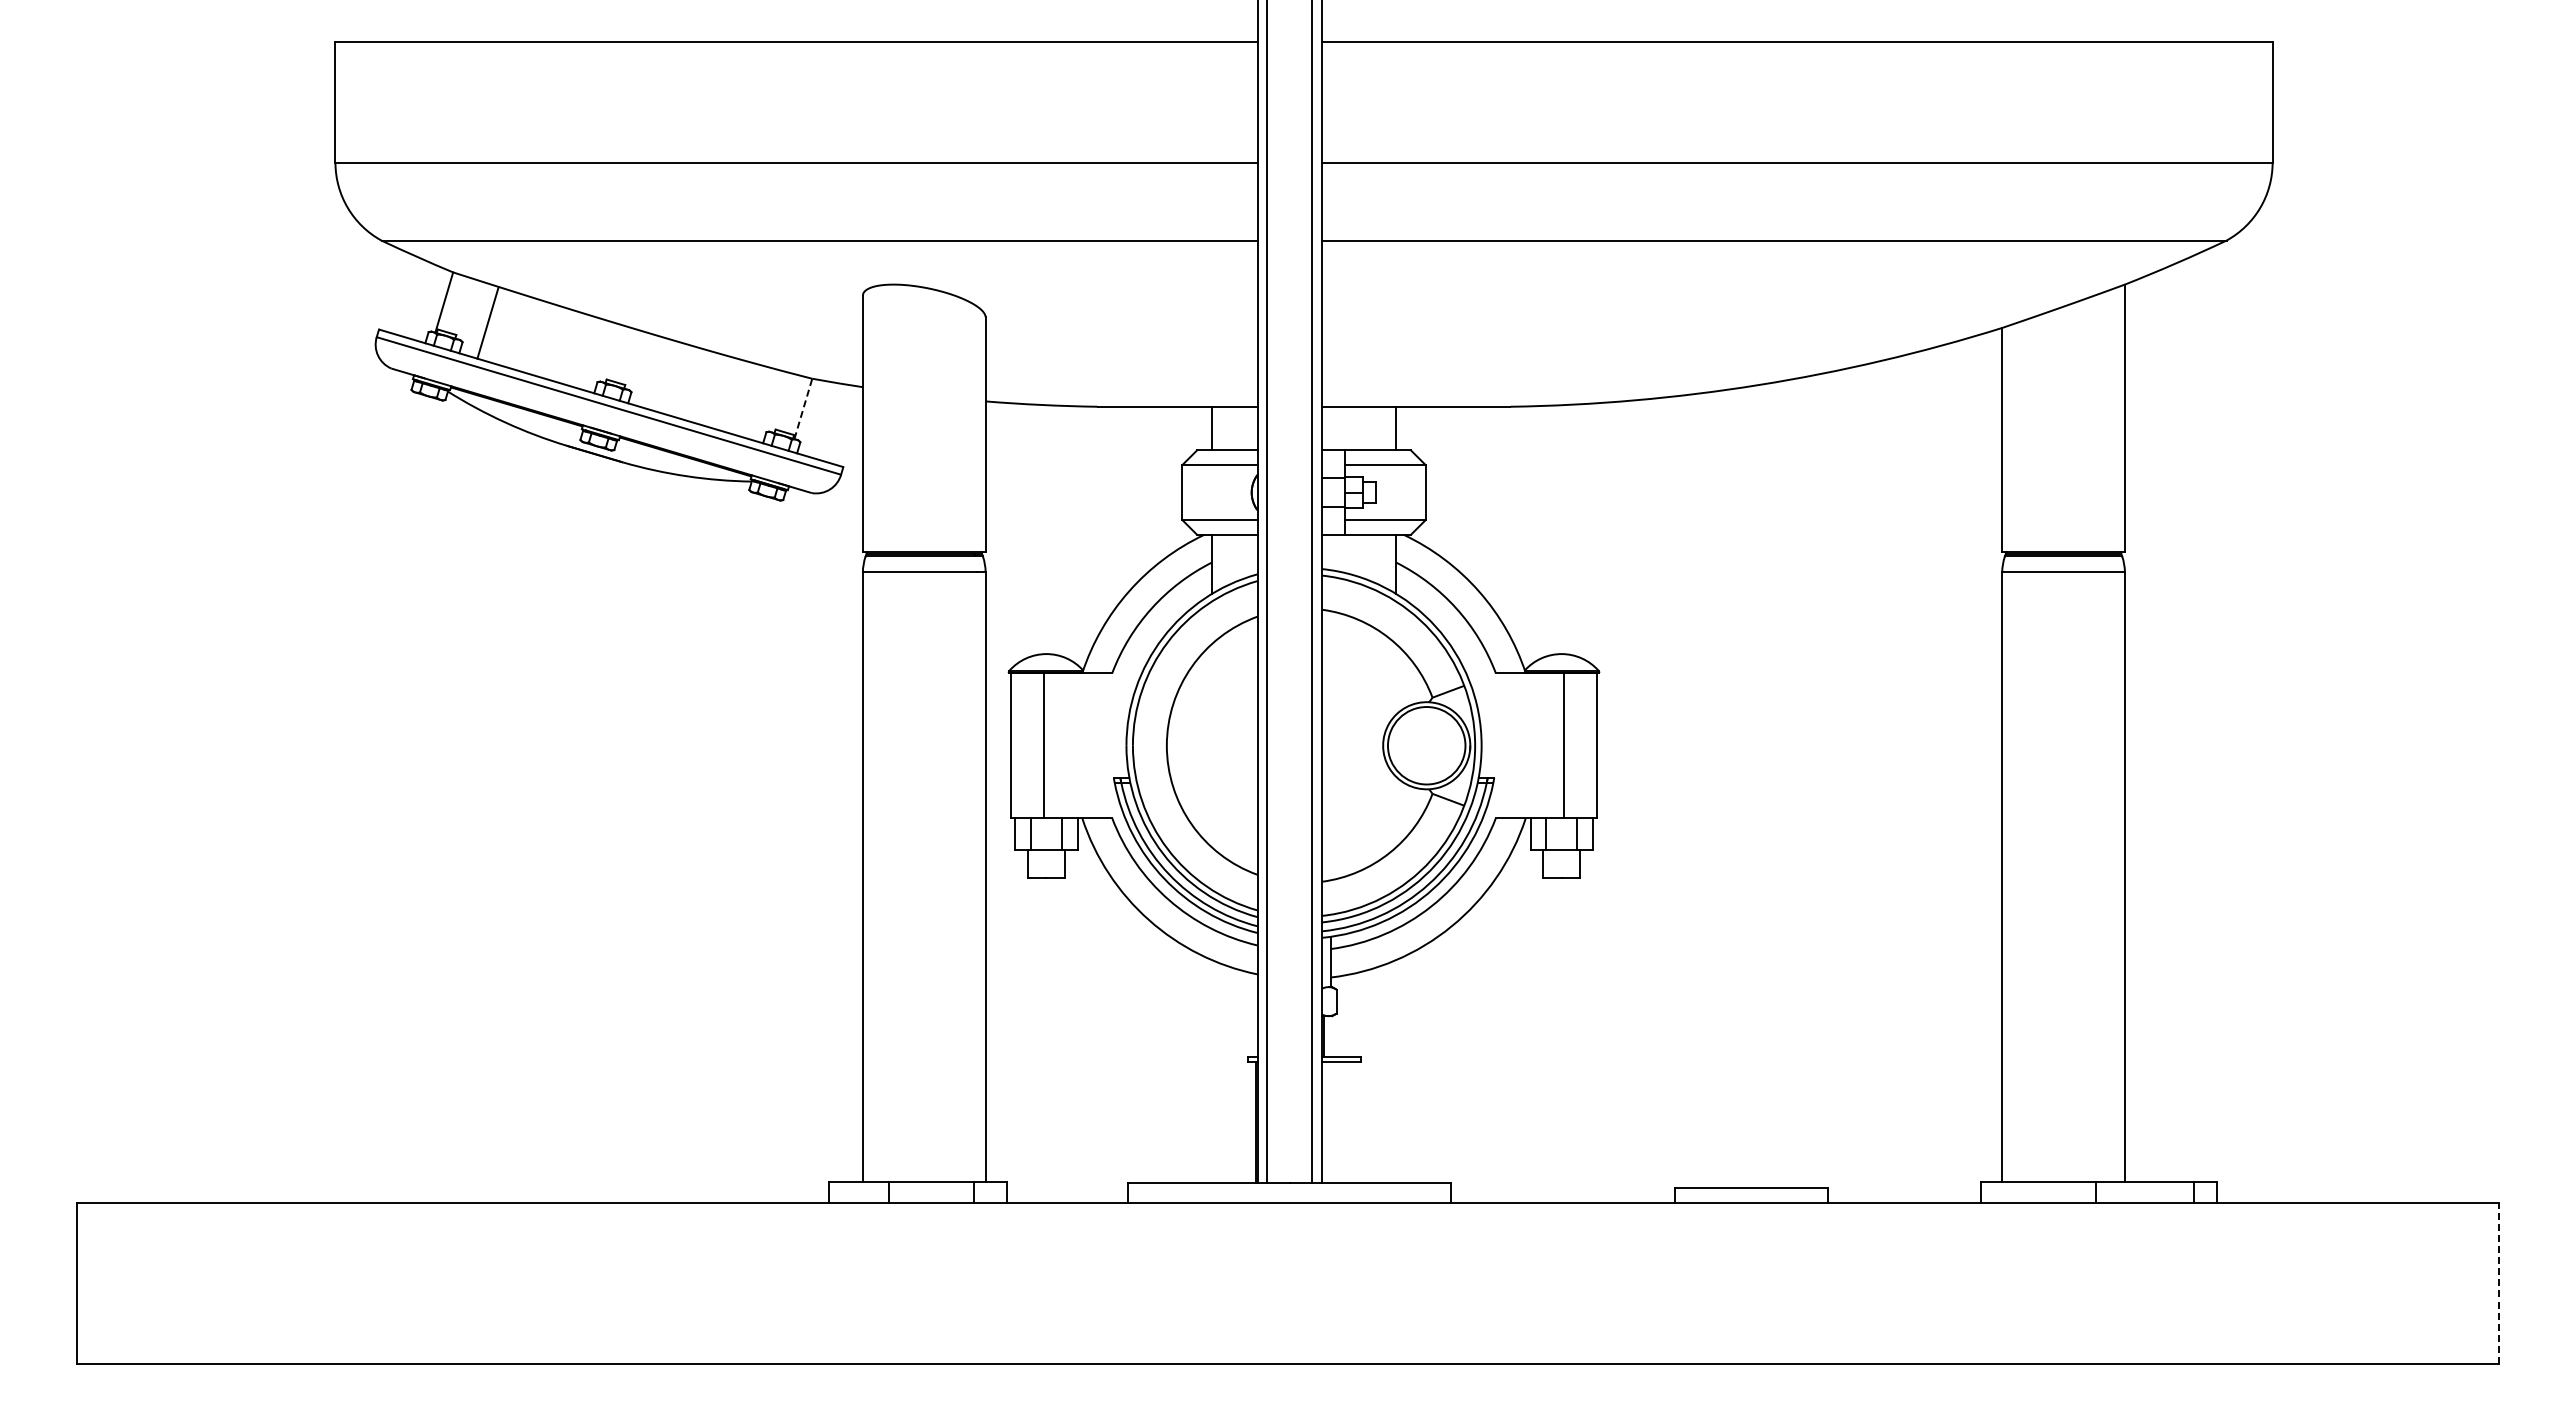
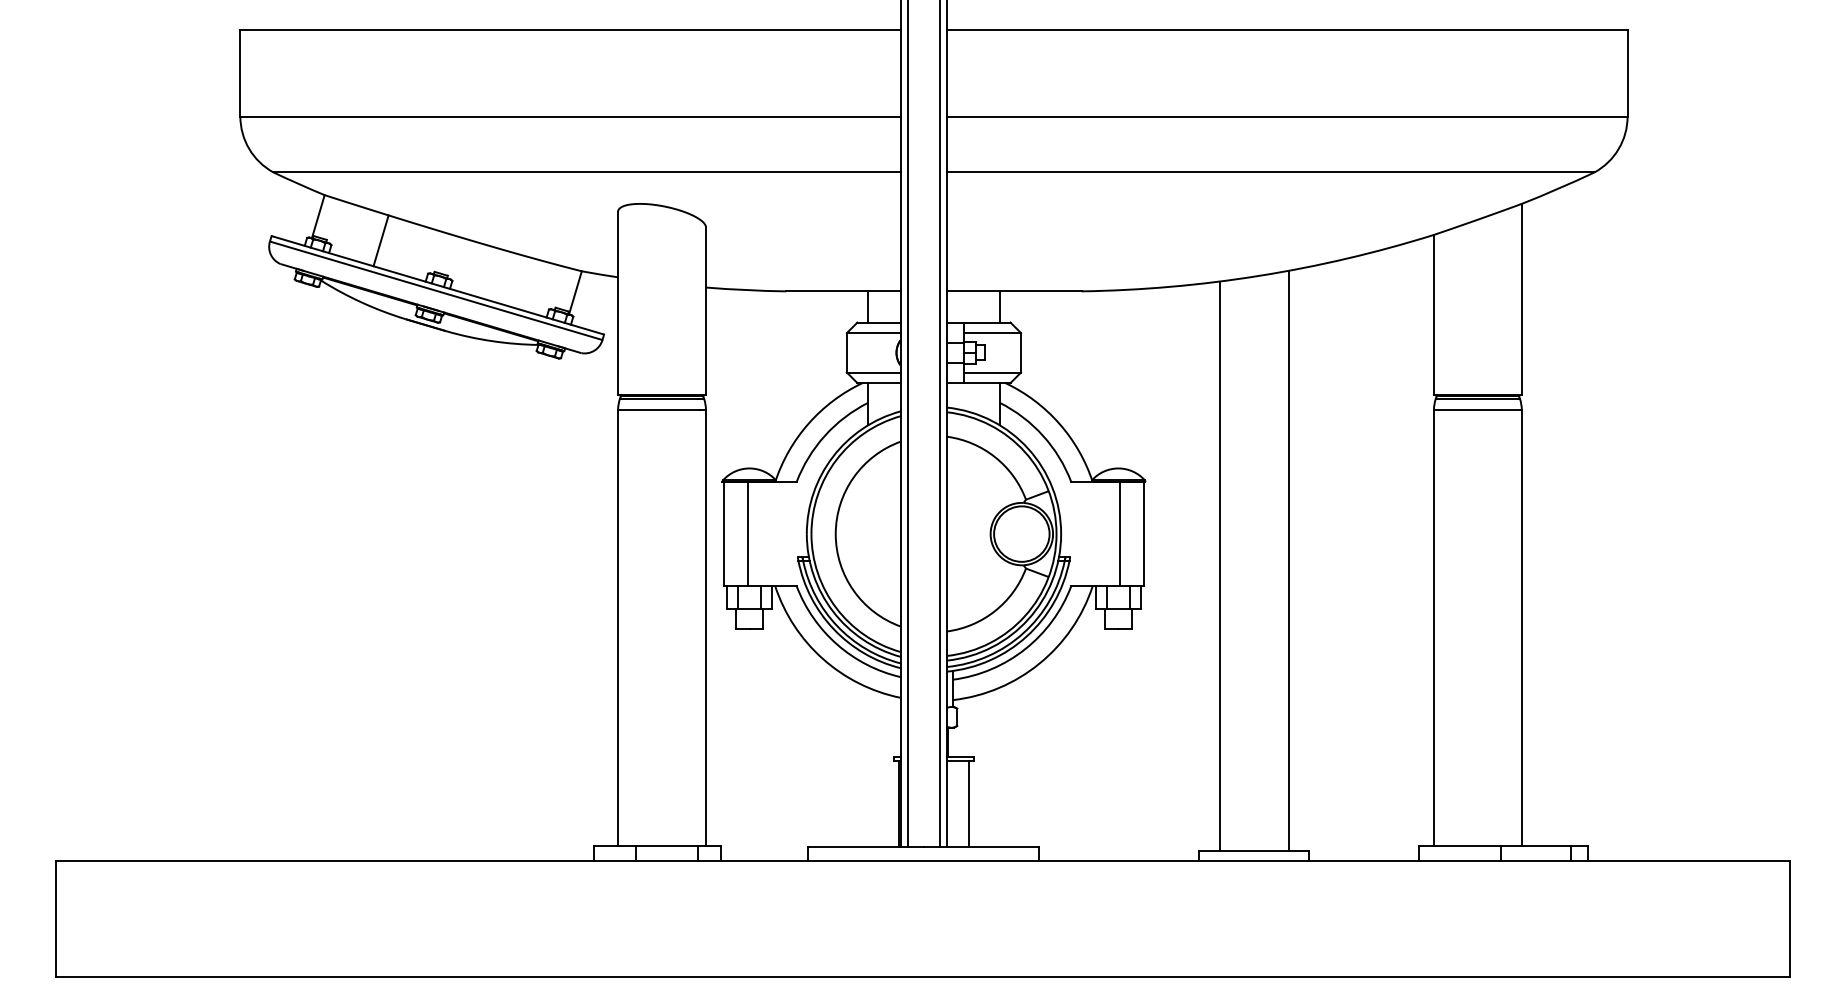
line: (487, 322) -> (380, 240), moved
line: (803, 408) -> (575, 292), dashed -> solid
line: (1799, 783) -> (1288, 561), added
line: (1702, 790) -> (1219, 566), added
line: (1352, 1122) -> (968, 803), added
line: (2498, 1283) -> (1789, 919), dashed -> solid

